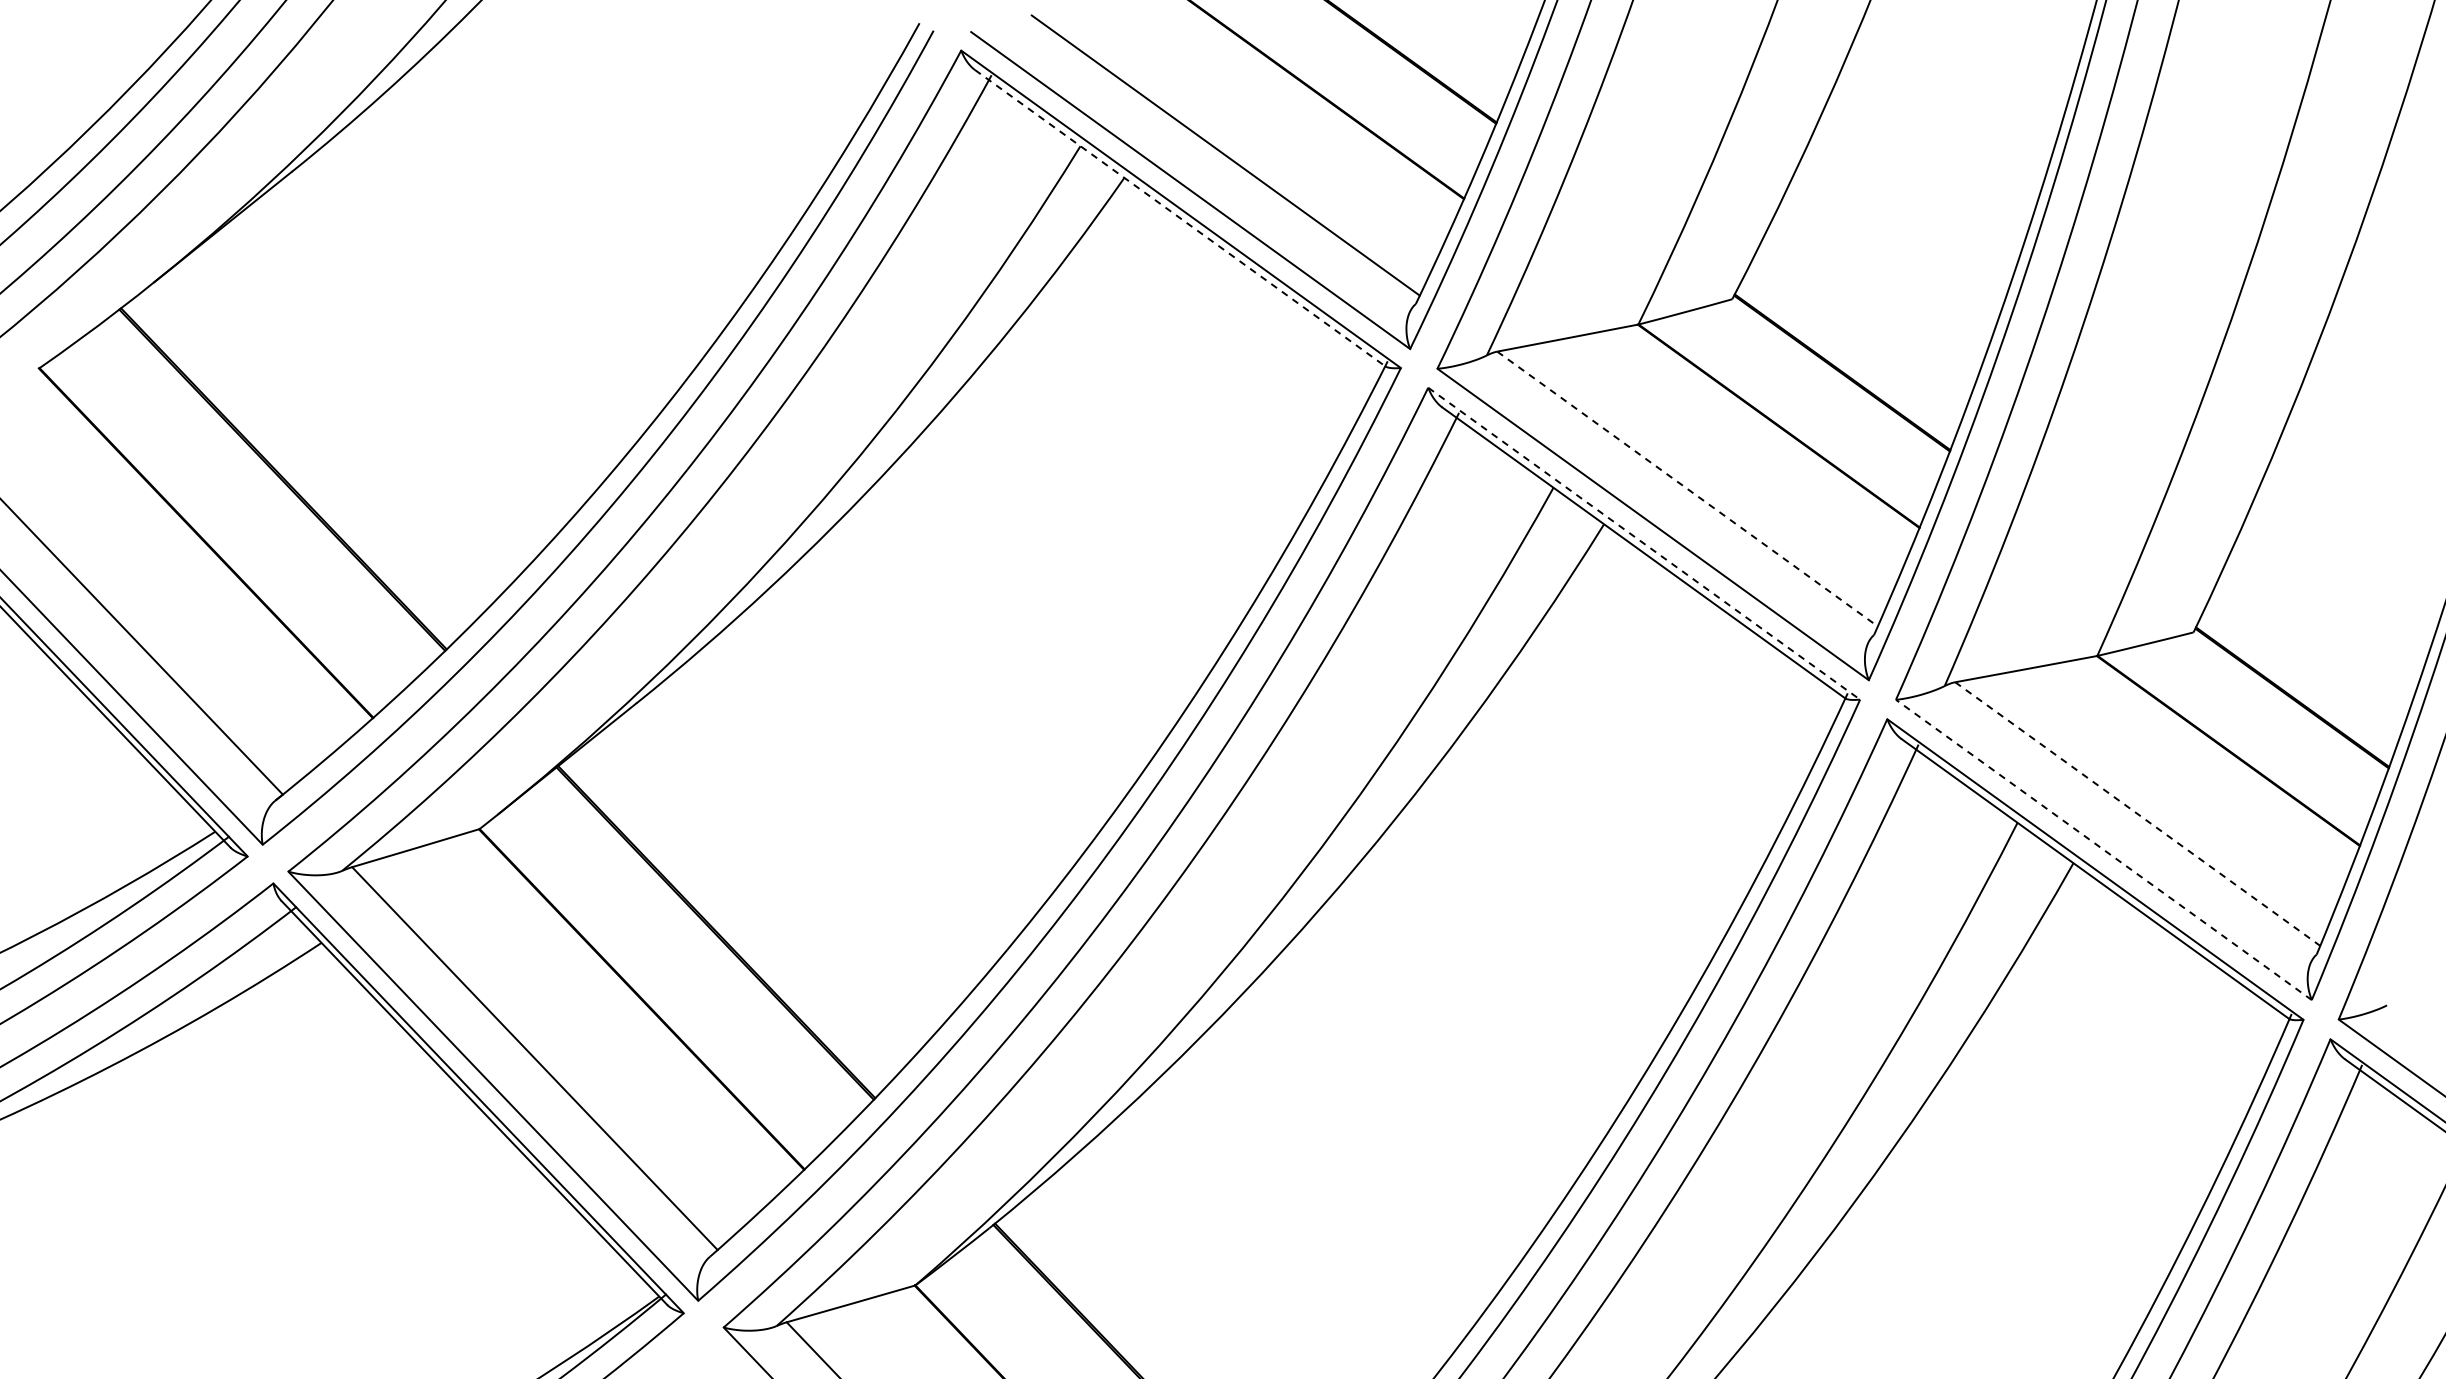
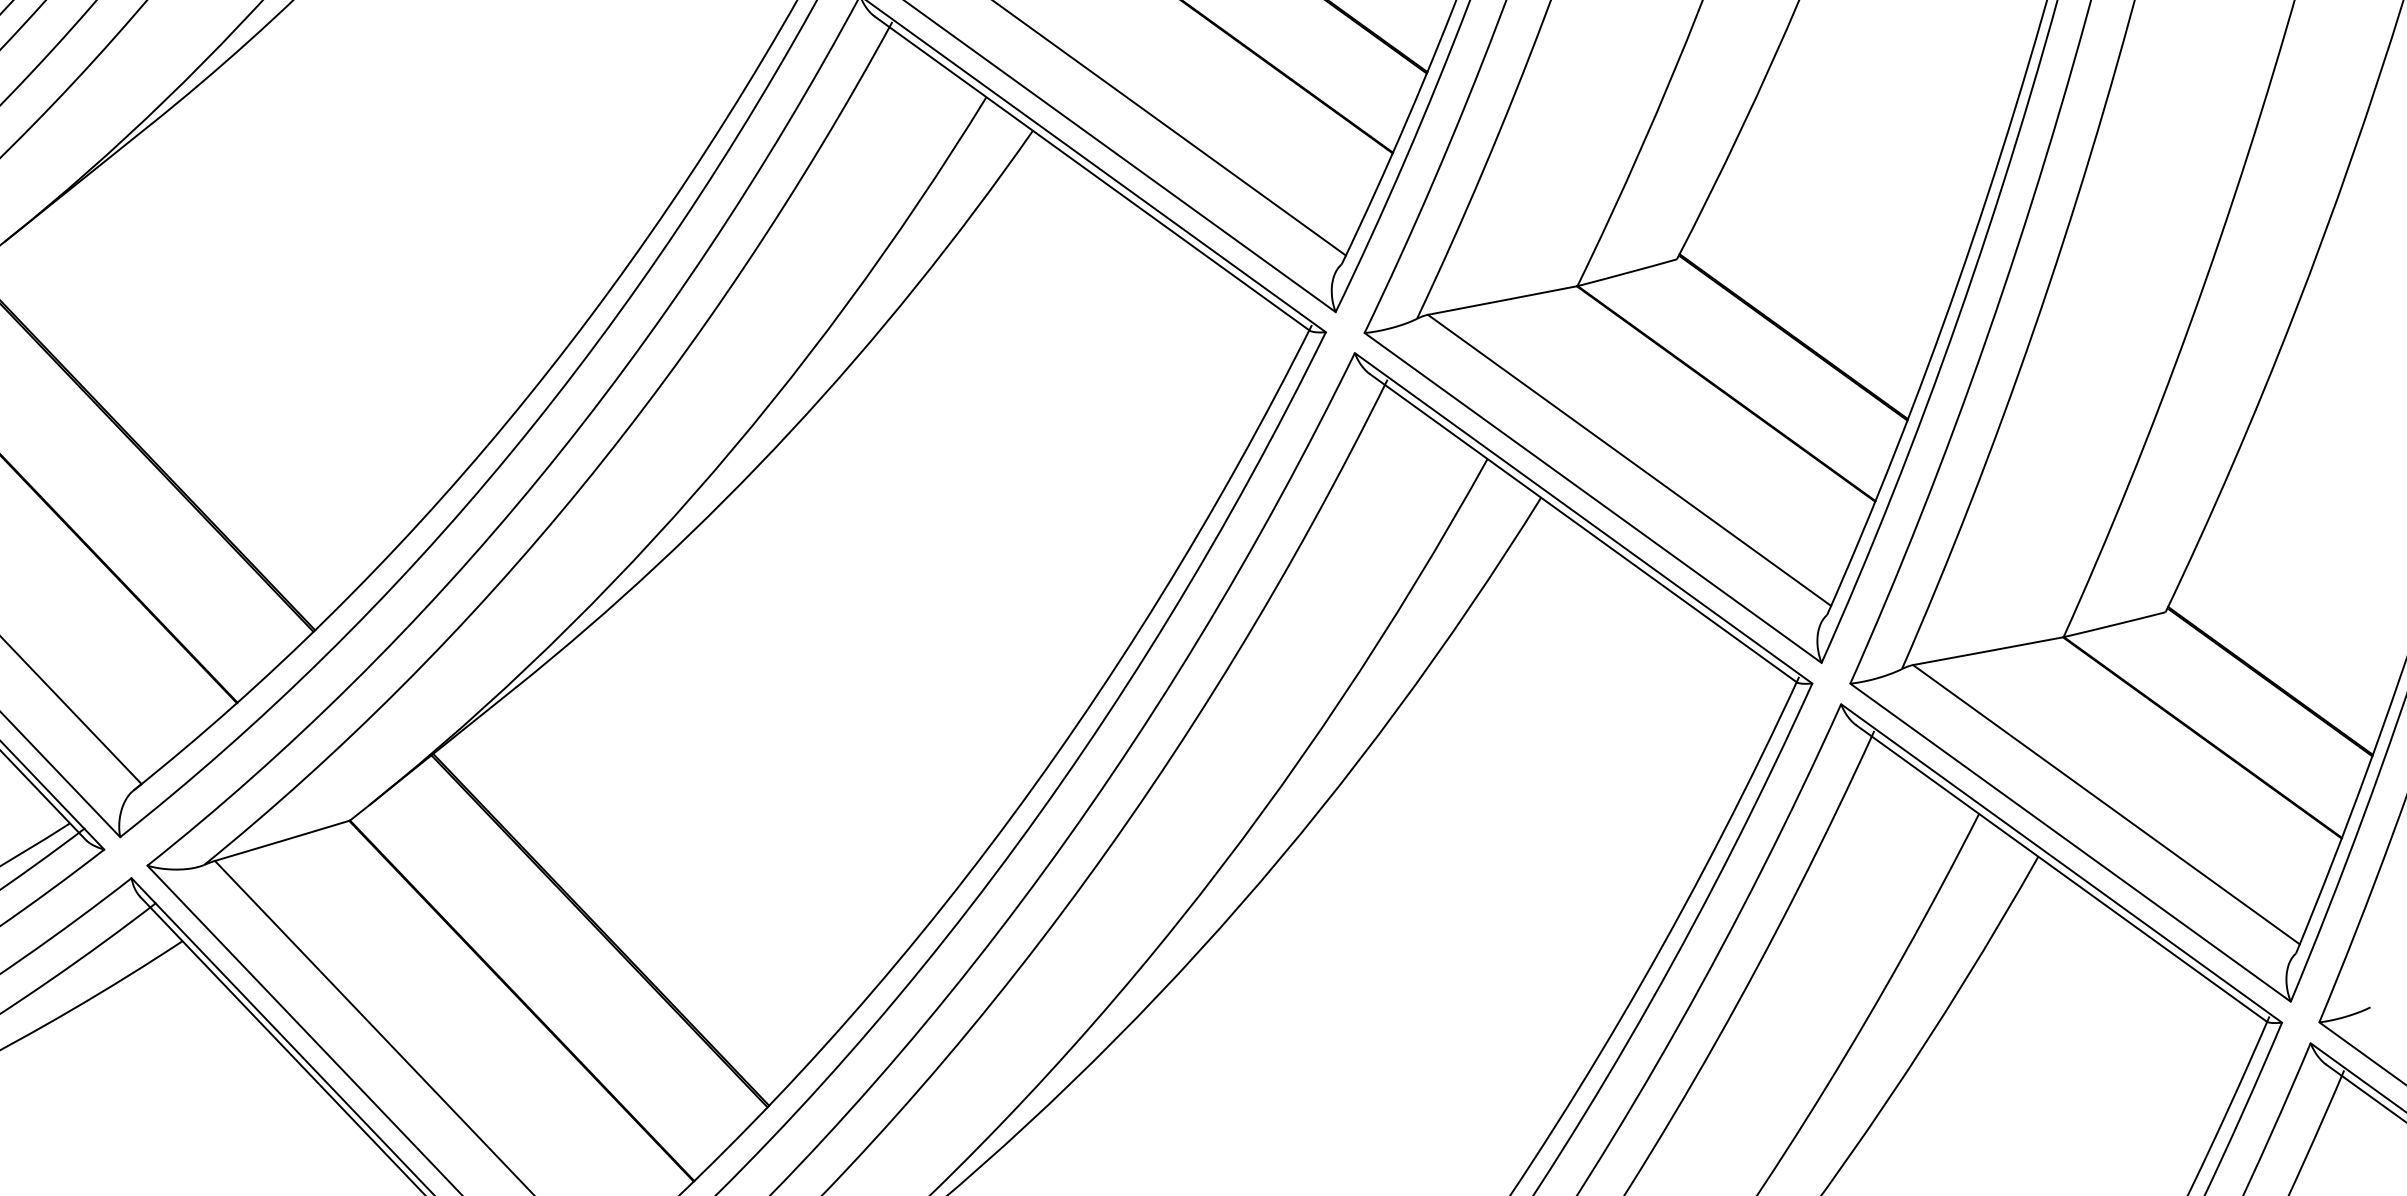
line: (1180, 218) -> (1092, 173), dashed -> solid
line: (1687, 489) -> (1629, 460), dashed -> solid
line: (1644, 544) -> (1583, 519), dashed -> solid
line: (2138, 814) -> (2107, 805), dashed -> solid
line: (2103, 849) -> (2070, 842), dashed -> solid

